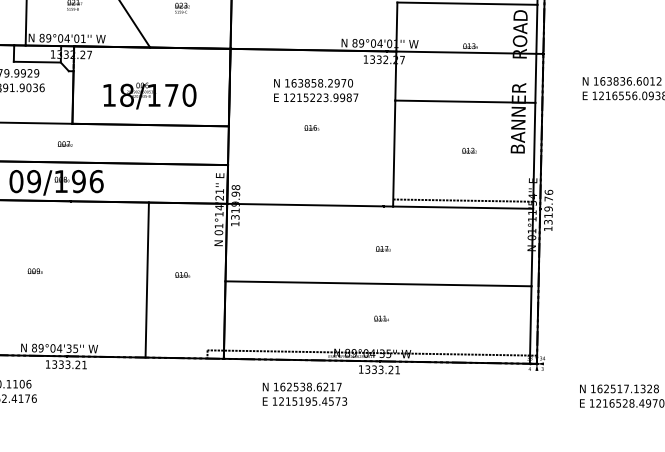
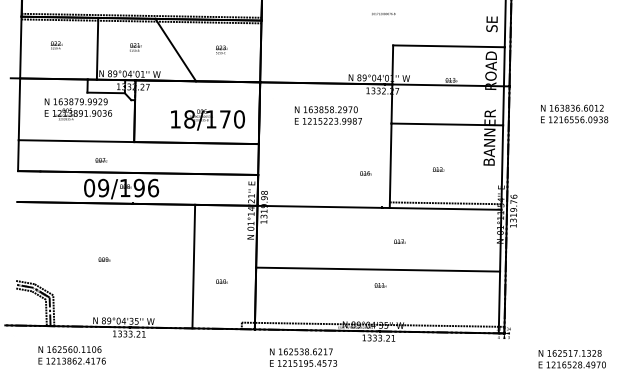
text: (149, 95) -> (207, 119), moved
text: (311, 128) -> (365, 173), moved
text: (65, 144) -> (101, 160), moved
text: (469, 150) -> (438, 169), moved
text: (382, 248) -> (399, 241), moved
text: (182, 274) -> (221, 281), moved
text: (381, 318) -> (380, 285), moved
text: (304, 394) -> (303, 357), moved

